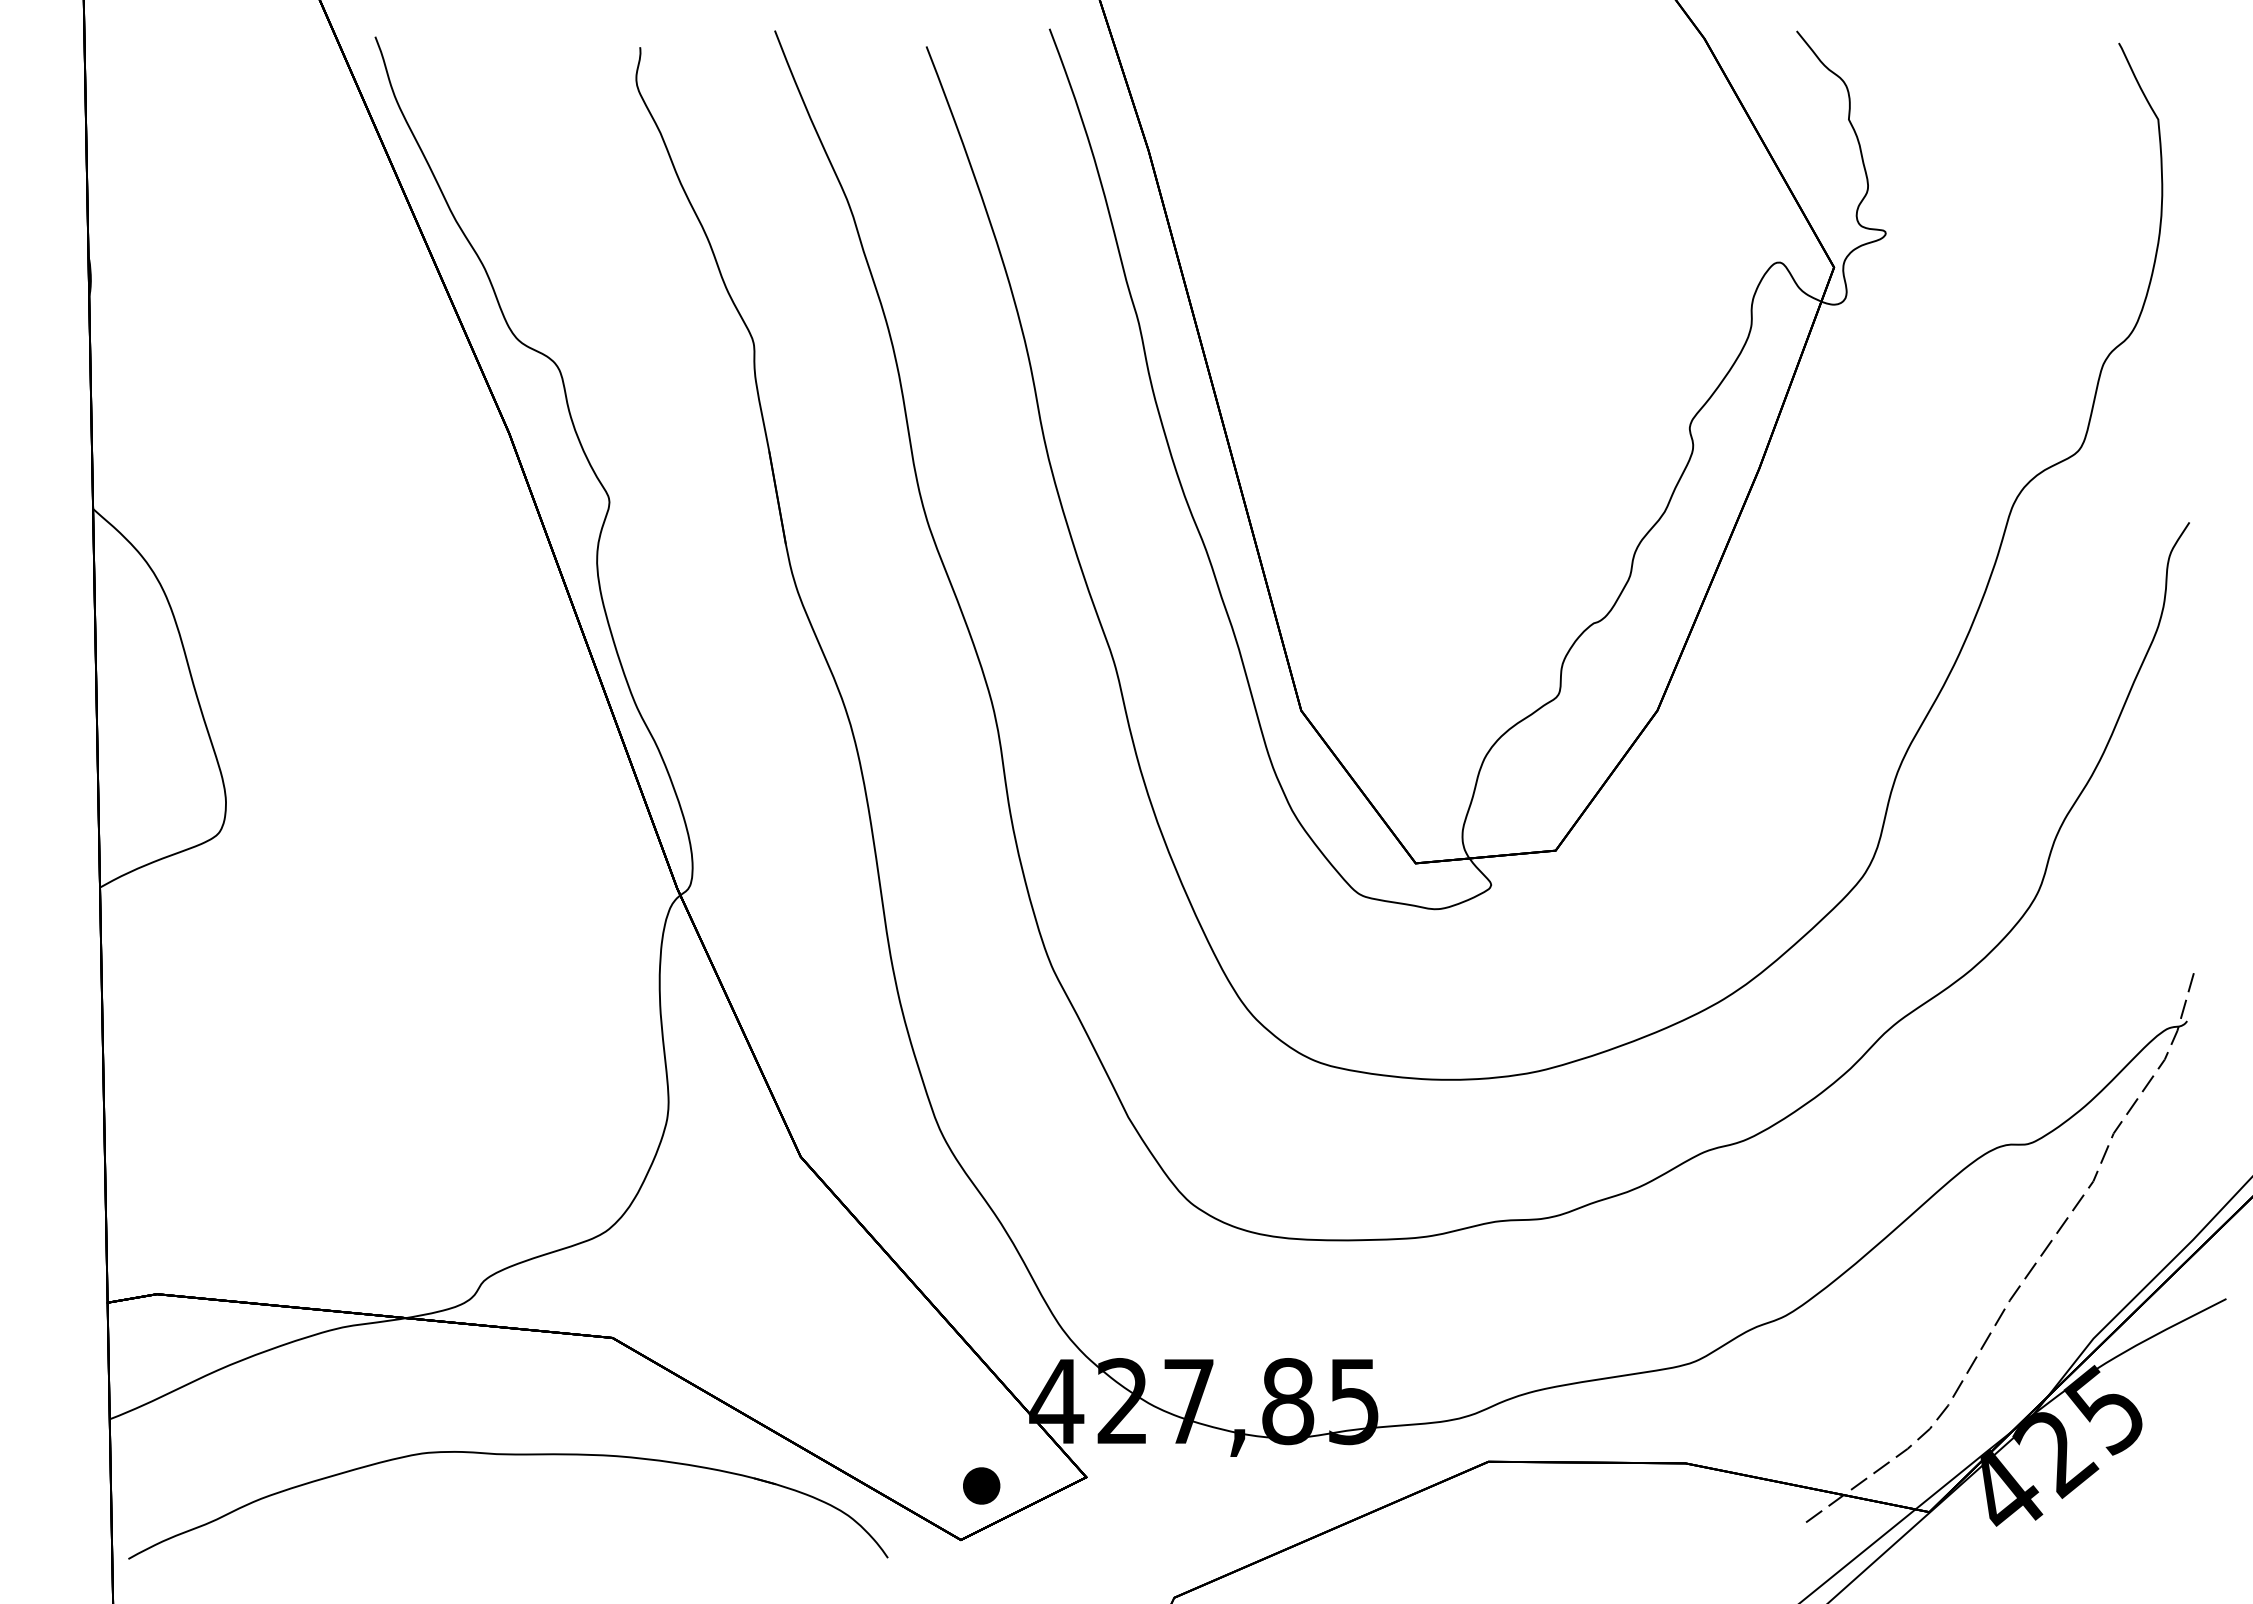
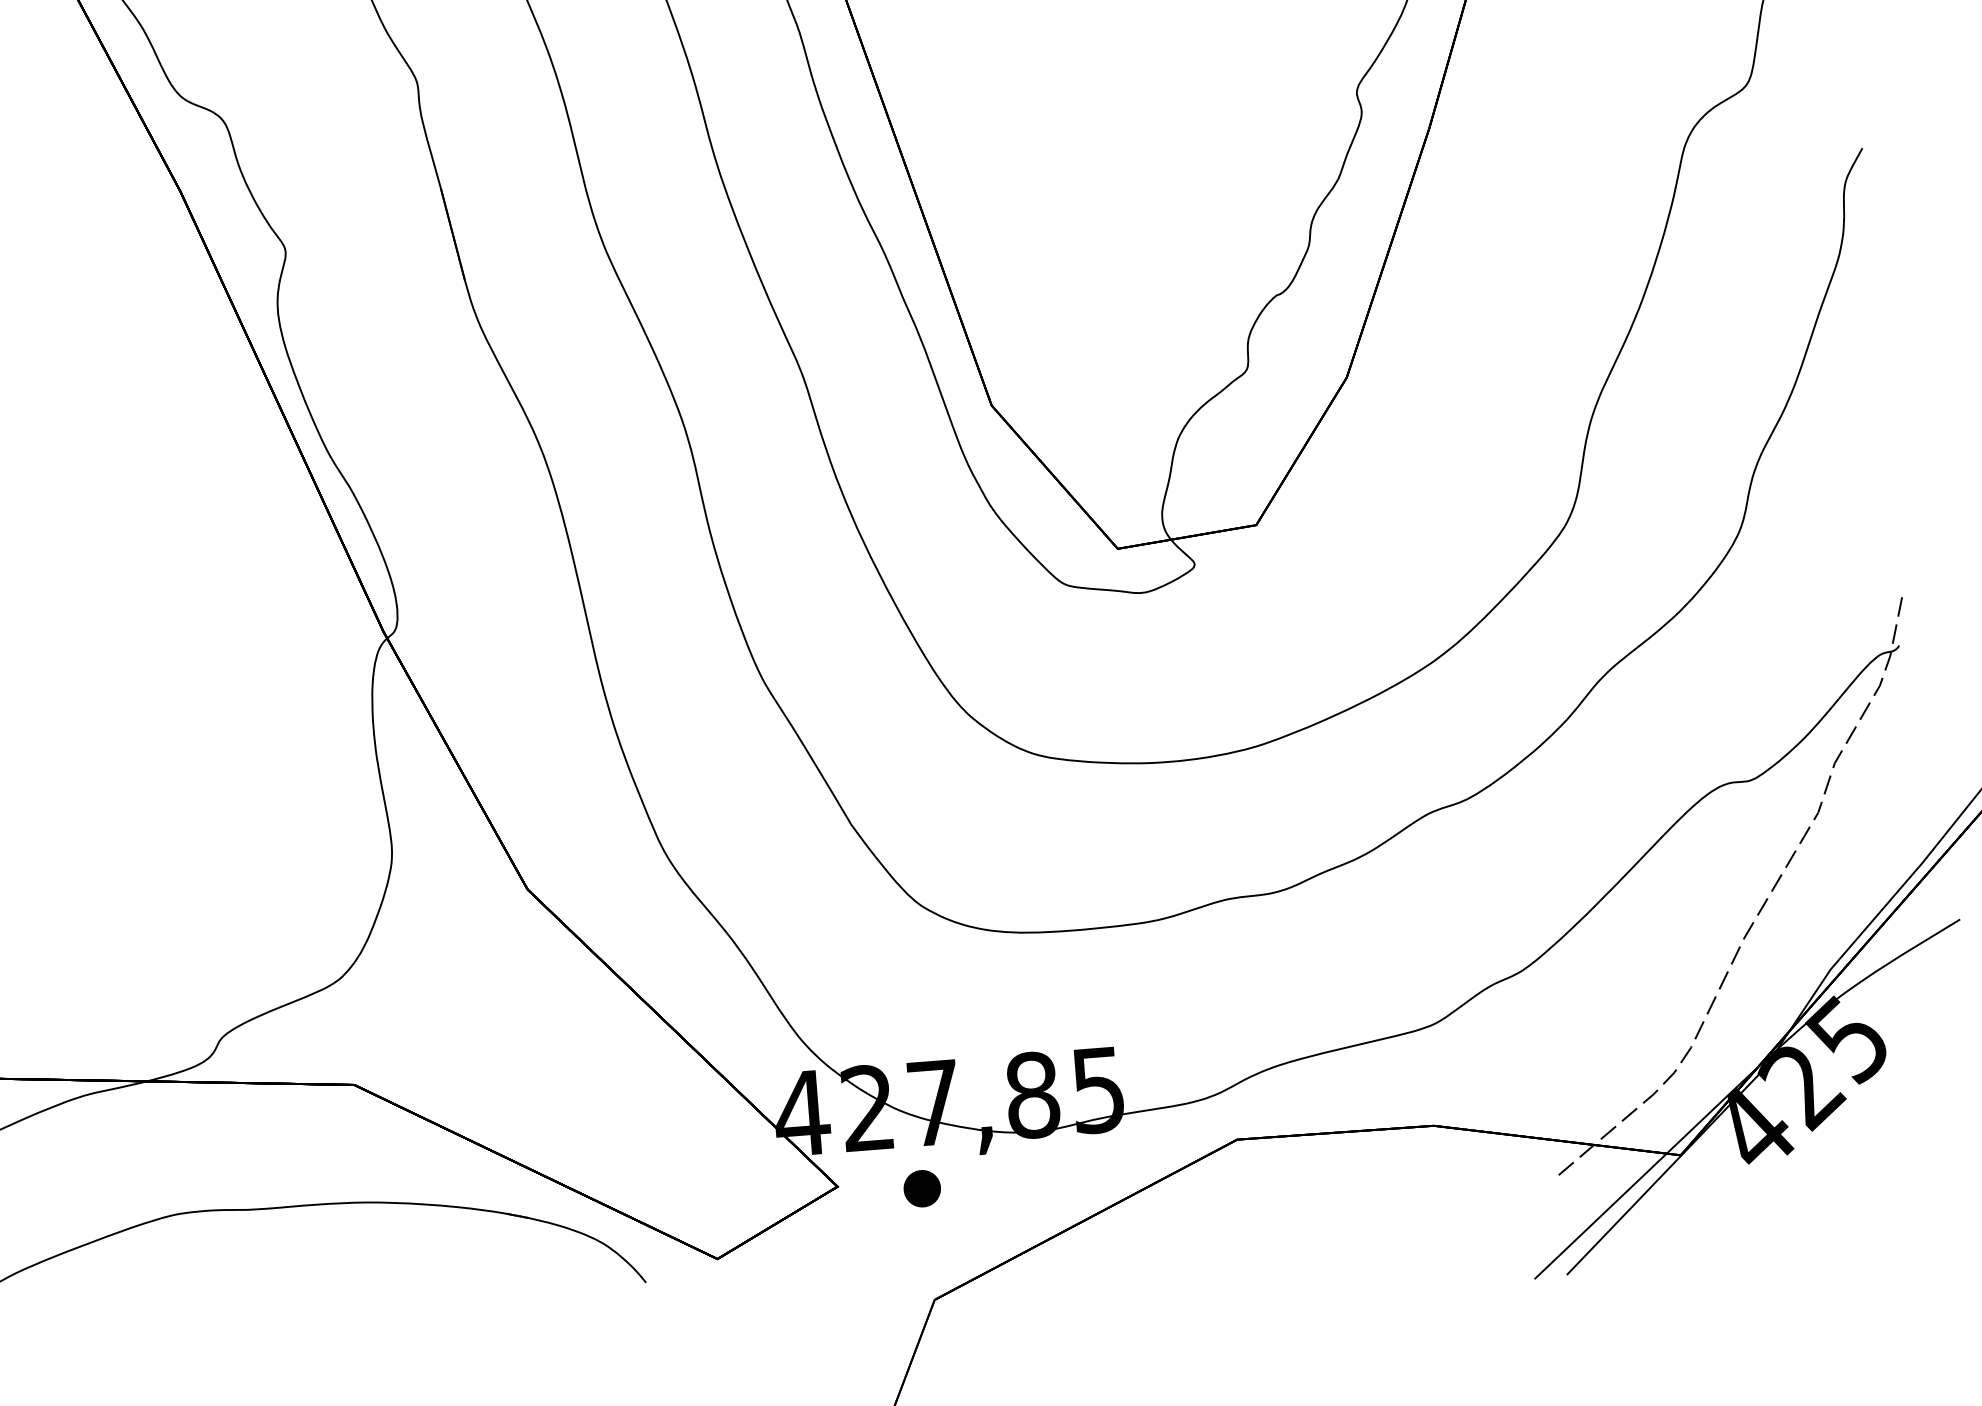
part: (981, 1485) -> (922, 1188), moved

